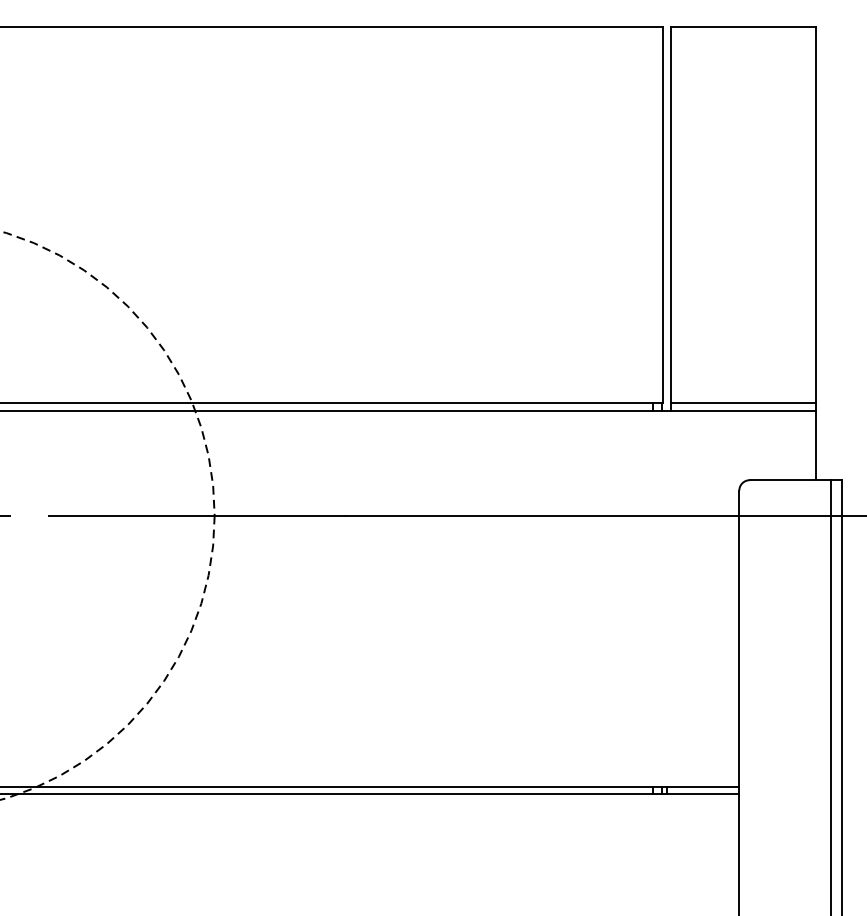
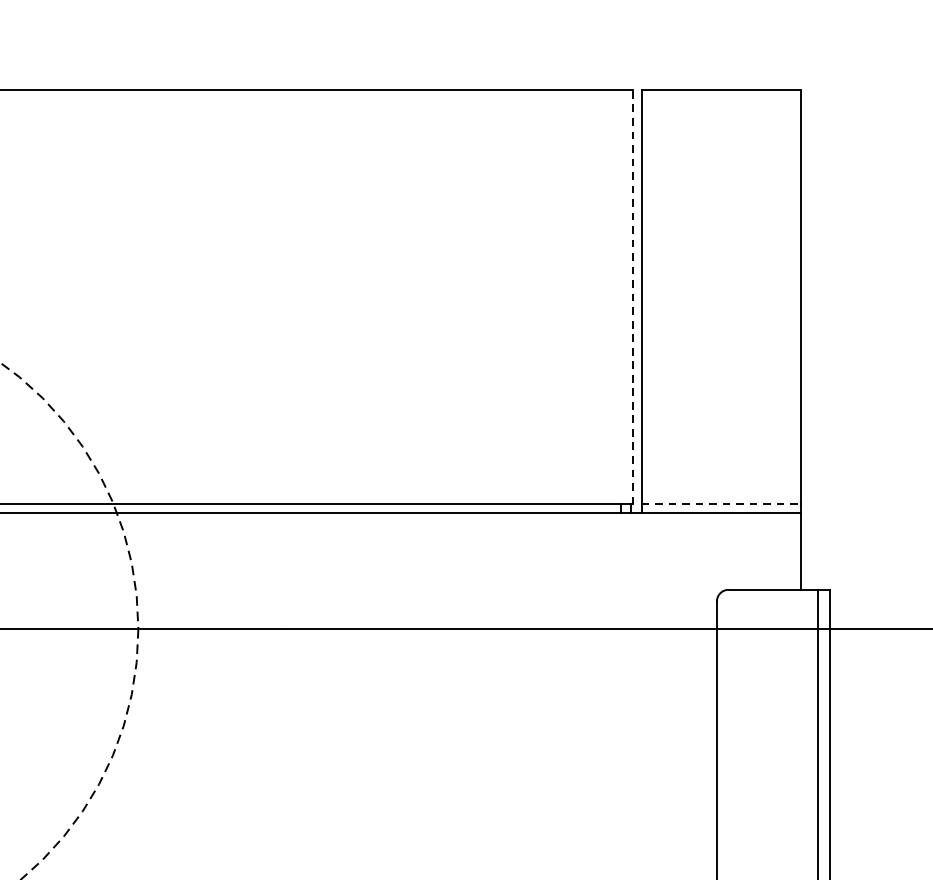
line: (663, 214) -> (633, 296), solid -> dashed
line: (743, 402) -> (721, 504), solid -> dashed

